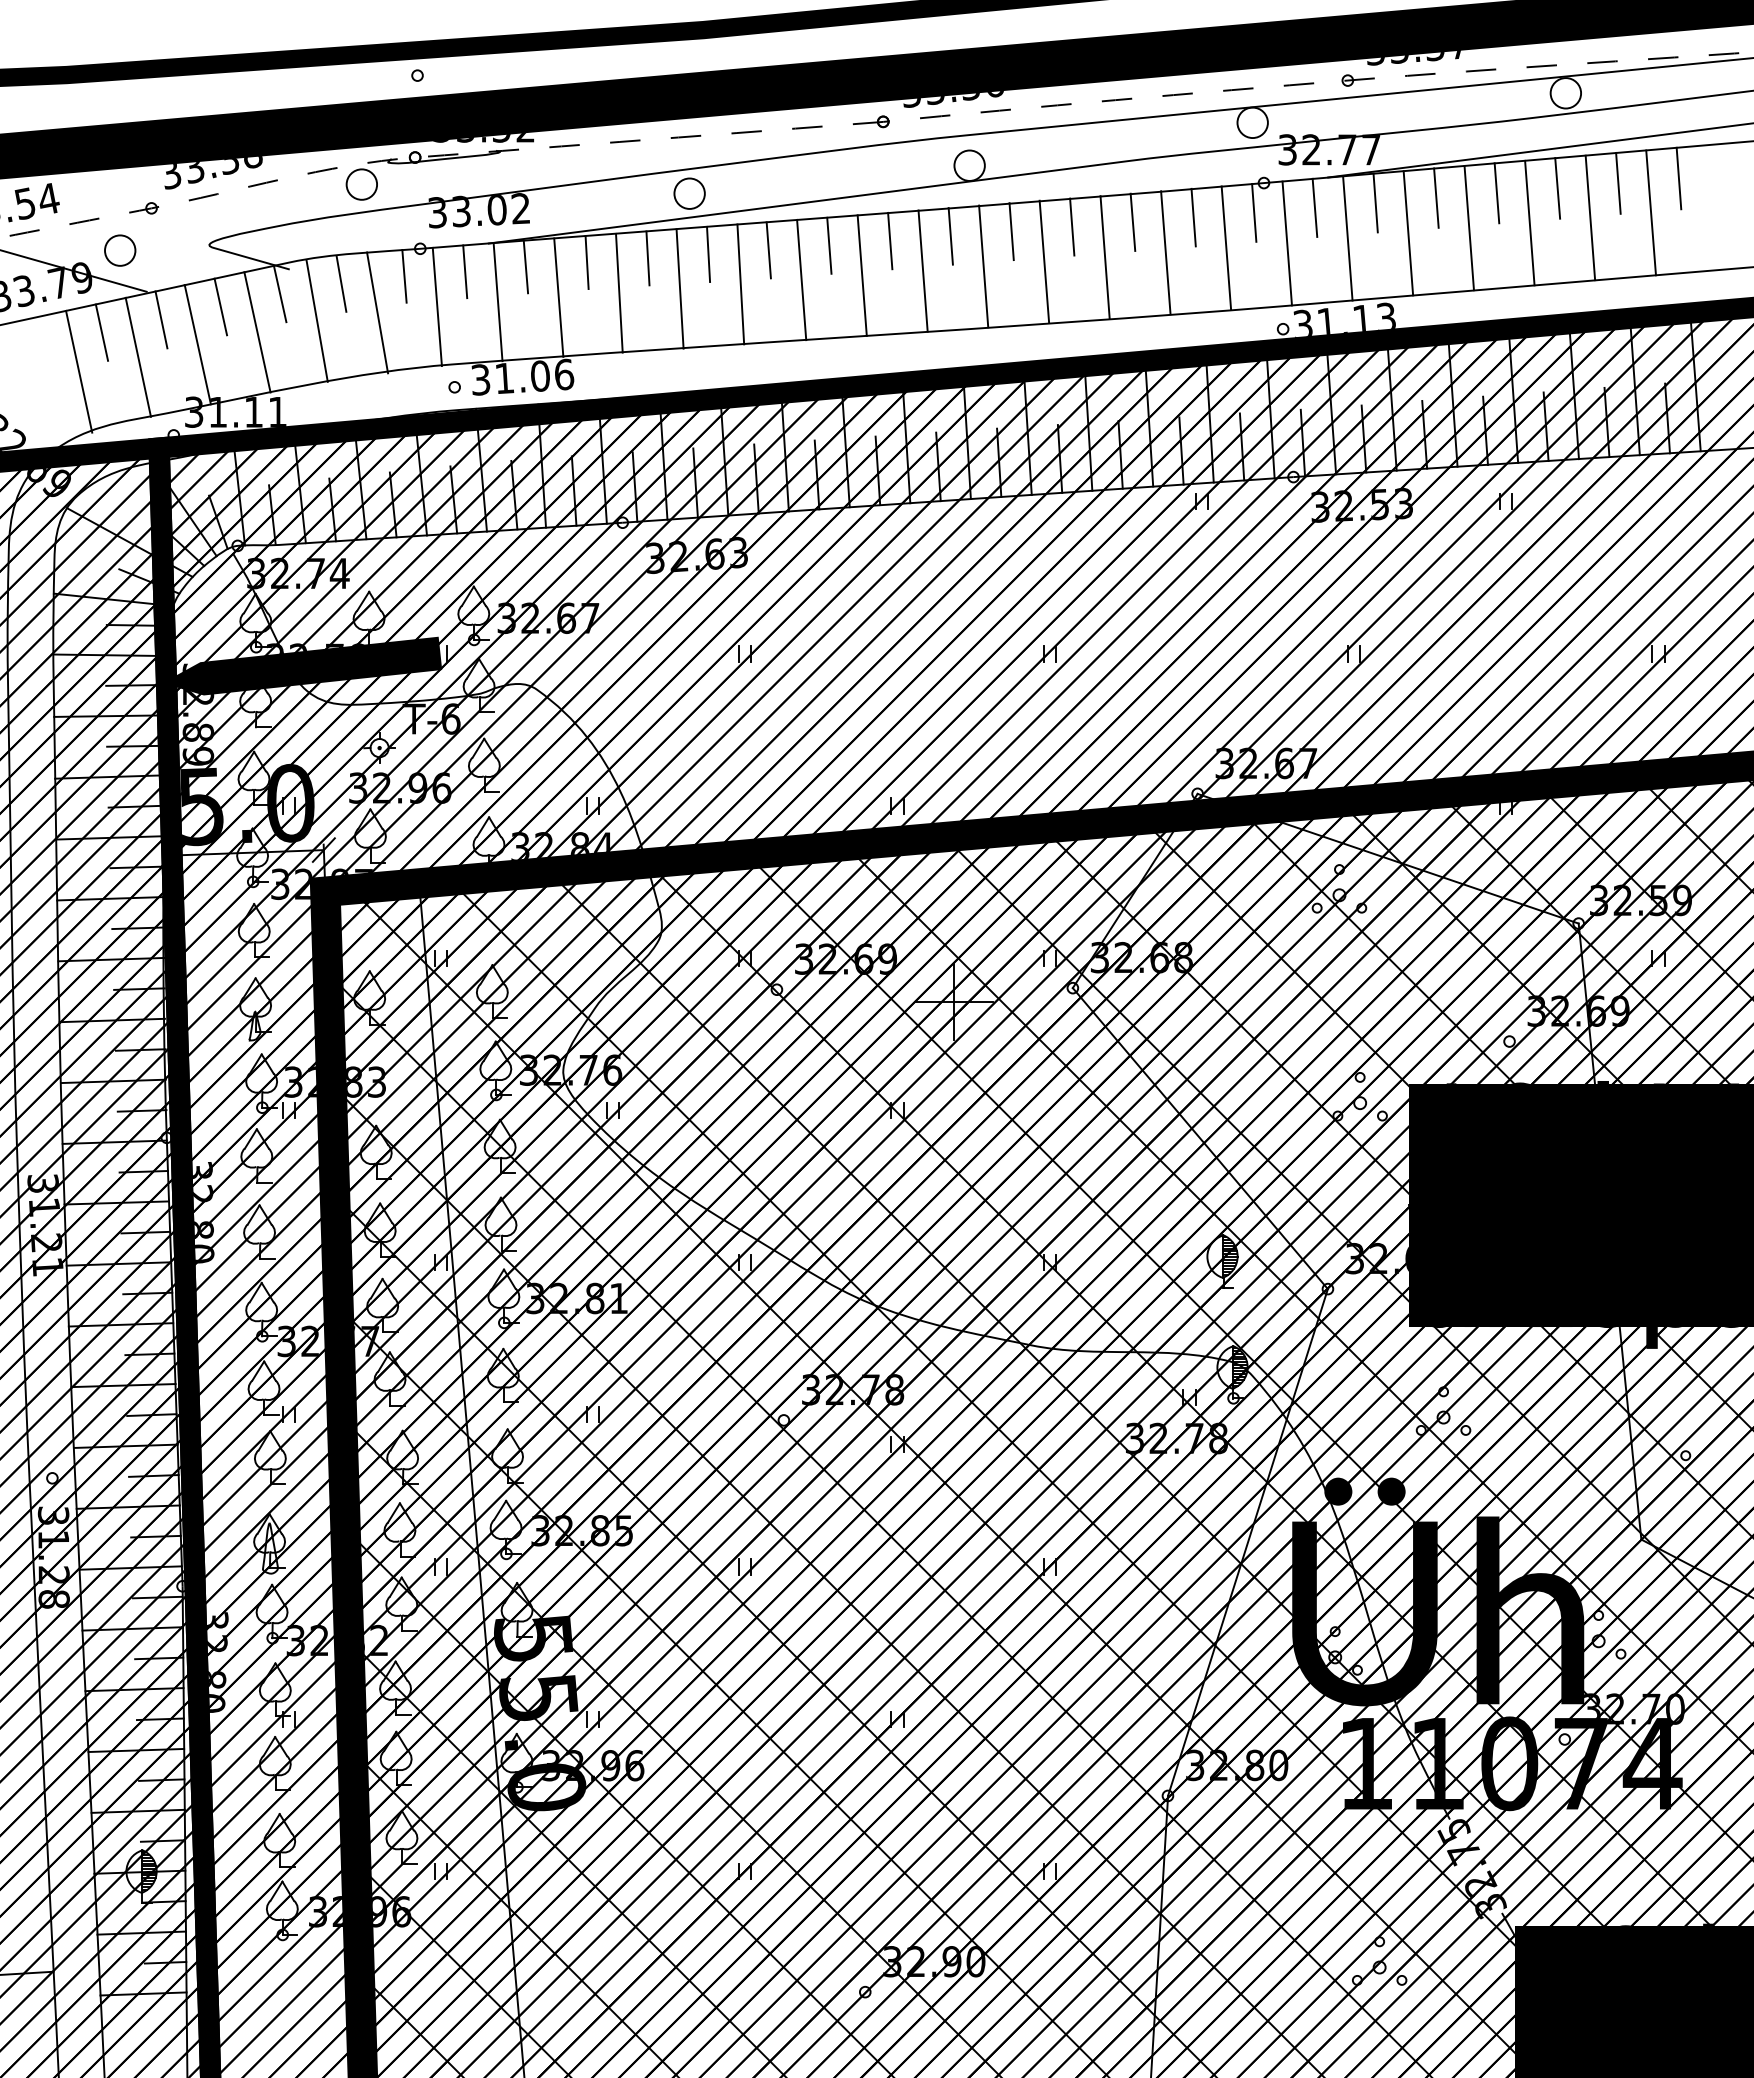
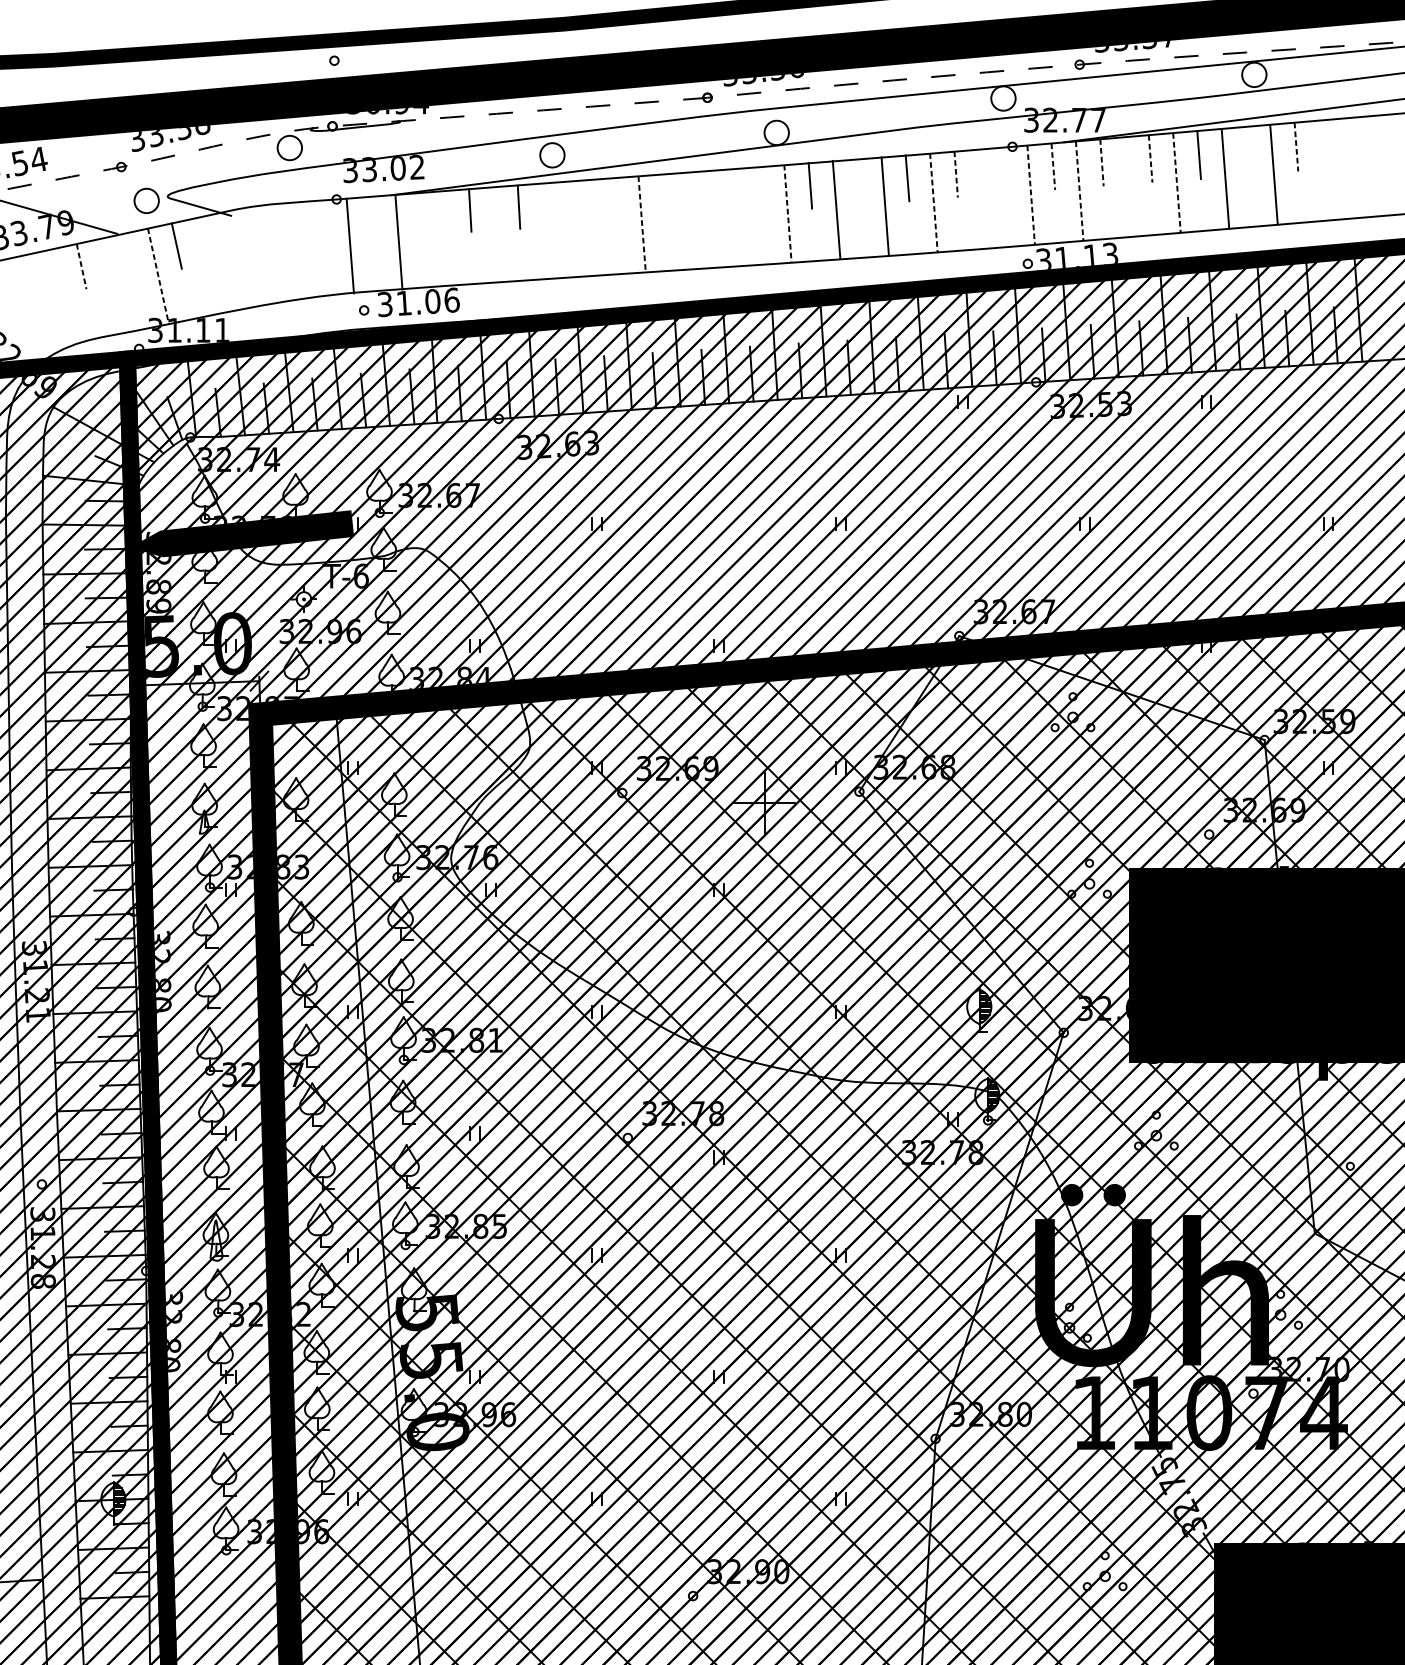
text: (496, 137) -> (397, 110), 33.52 -> 30.94
line: (1678, 178) -> (1344, 143), removed
line: (1618, 183) -> (1296, 147), solid -> dashed
line: (1557, 188) -> (1247, 151), removed
line: (1436, 198) -> (1150, 159), solid -> dashed
line: (1375, 203) -> (1101, 163), solid -> dashed
line: (1314, 208) -> (1052, 167), solid -> dashed
line: (1254, 212) -> (1004, 170), removed
line: (1650, 212) -> (1322, 170), removed
line: (1193, 217) -> (956, 174), solid -> dashed
line: (1072, 226) -> (859, 181), removed
line: (1469, 228) -> (1177, 183), solid -> dashed
line: (1408, 233) -> (1128, 187), removed
line: (950, 236) -> (761, 189), removed
line: (1347, 238) -> (1079, 191), solid -> dashed
line: (890, 240) -> (713, 192), removed
line: (1287, 244) -> (1031, 196), solid -> dashed
line: (829, 245) -> (664, 196), removed
line: (1226, 248) -> (982, 199), removed
circle: (120, 250) -> (146, 200), moved
line: (768, 250) -> (615, 200), removed
line: (1165, 252) -> (933, 202), solid -> dashed
line: (708, 254) -> (567, 204), removed
line: (525, 266) -> (420, 213), removed
line: (983, 266) -> (787, 213), solid -> dashed
line: (922, 270) -> (738, 216), removed
line: (465, 271) -> (372, 217), removed
line: (861, 275) -> (690, 220), removed
line: (404, 276) -> (323, 221), removed
line: (801, 280) -> (642, 224), solid -> dashed
line: (341, 283) -> (273, 227), removed
line: (740, 284) -> (593, 228), removed
line: (679, 288) -> (544, 231), removed
line: (619, 292) -> (496, 234), removed
line: (279, 293) -> (223, 235), removed
line: (558, 297) -> (447, 238), removed
line: (377, 312) -> (302, 250), removed
line: (161, 319) -> (129, 256), removed
line: (316, 320) -> (253, 256), removed
line: (101, 332) -> (81, 266), solid -> dashed
line: (257, 332) -> (206, 266), removed
line: (197, 345) -> (158, 276), solid -> dashed
line: (137, 356) -> (110, 285), removed
line: (79, 371) -> (63, 297), removed

